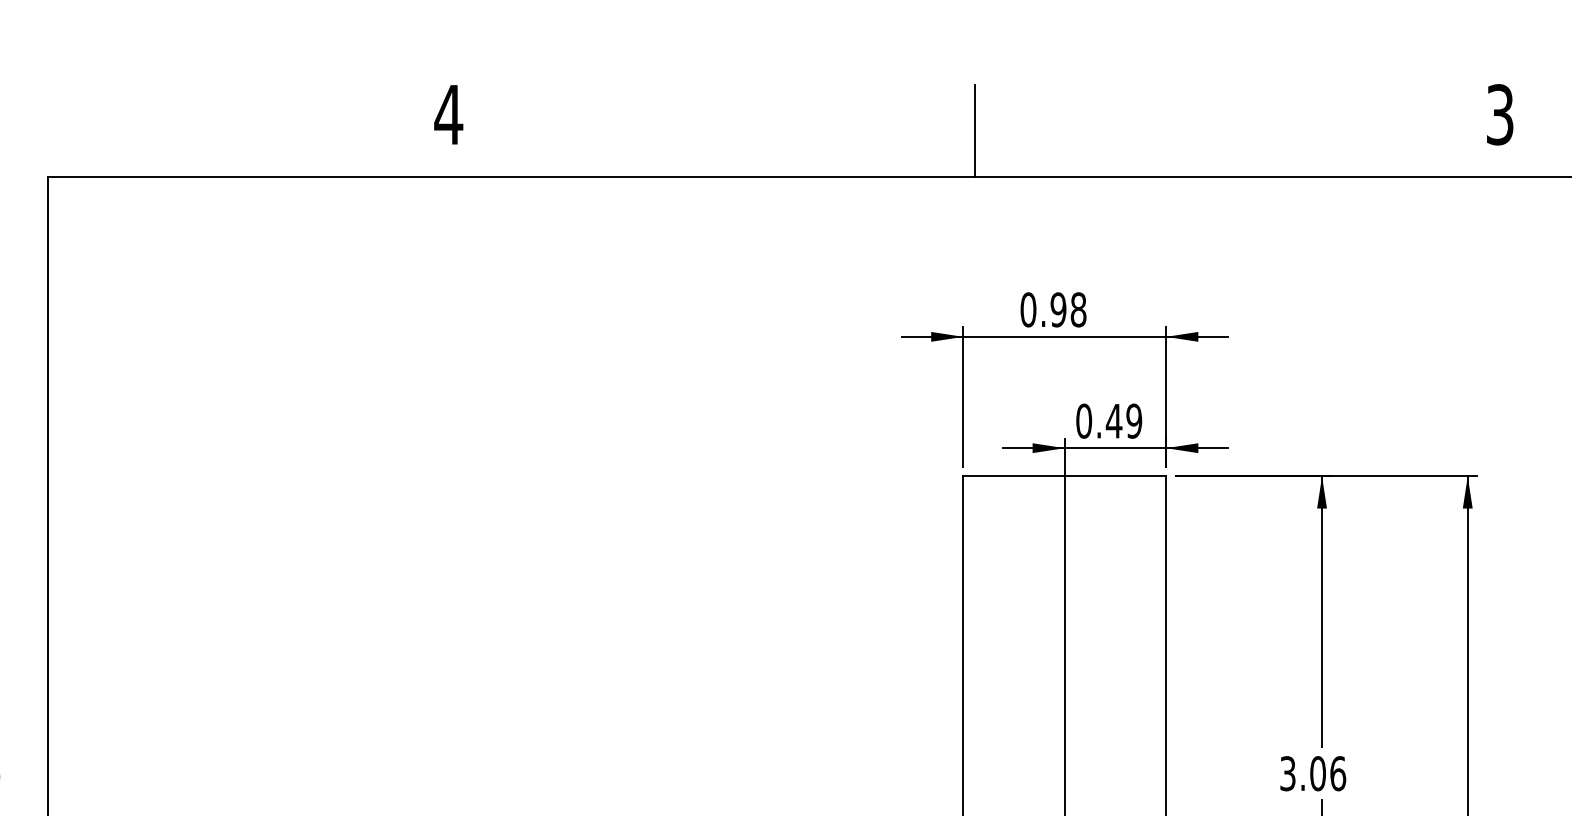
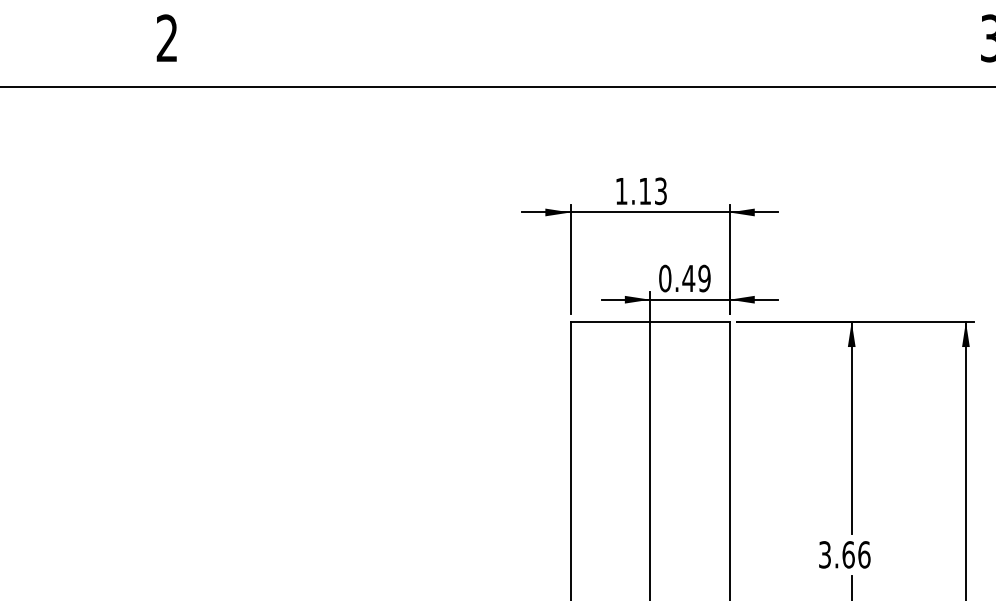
text: (448, 114) -> (167, 38), 4 -> 2
line: (975, 130) -> (580, 50), removed
text: (1053, 309) -> (641, 191), 0.98 -> 1.13
text: (1318, 773) -> (848, 554), 3.06 -> 3.66

